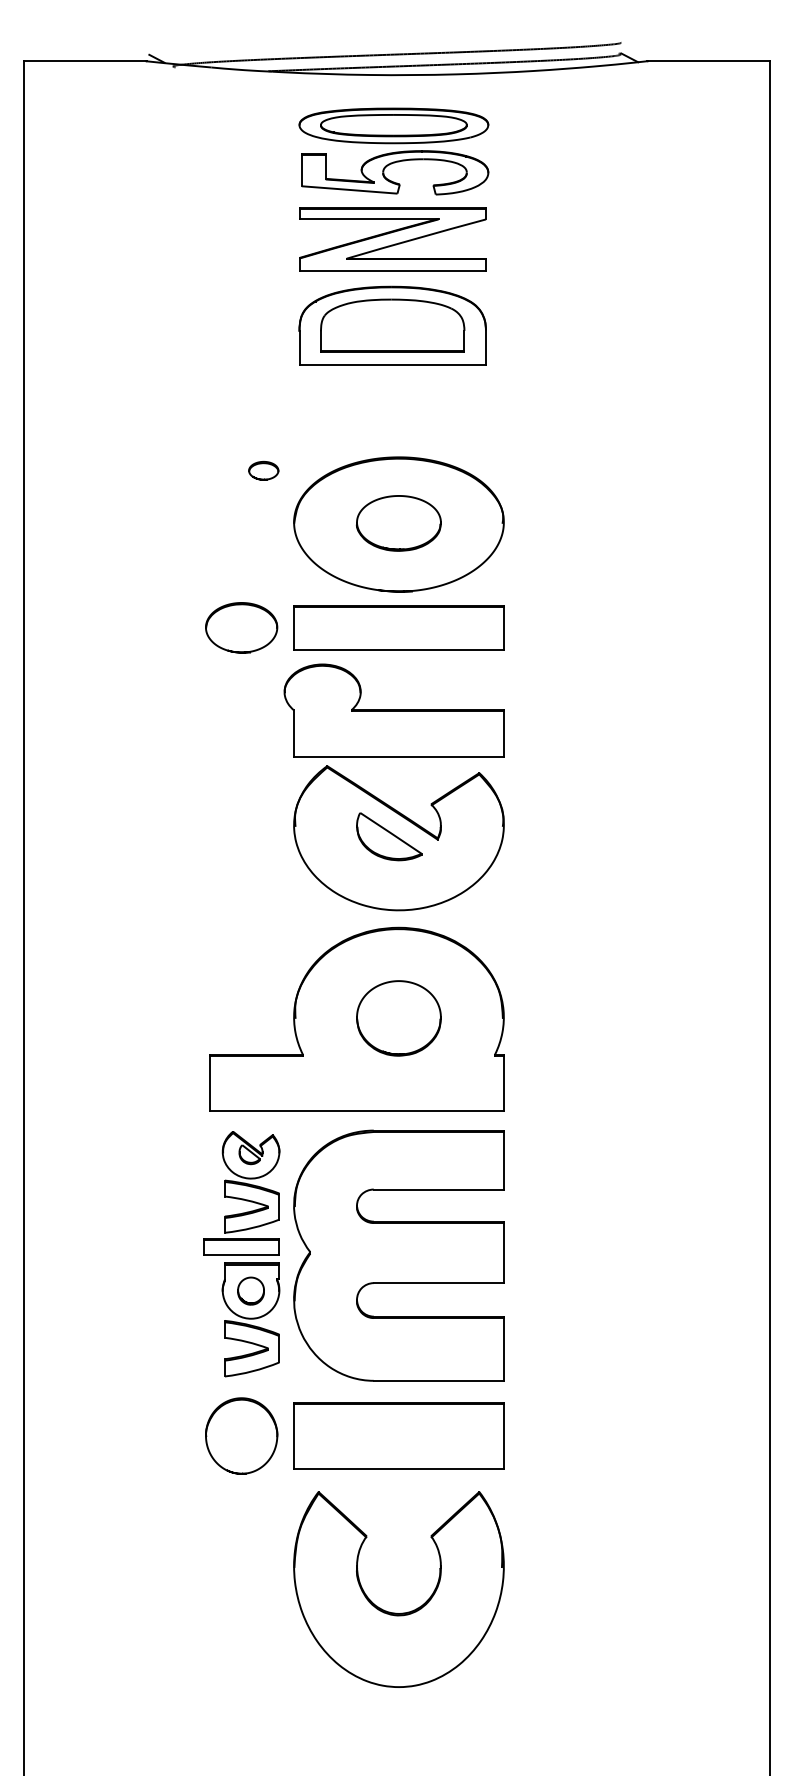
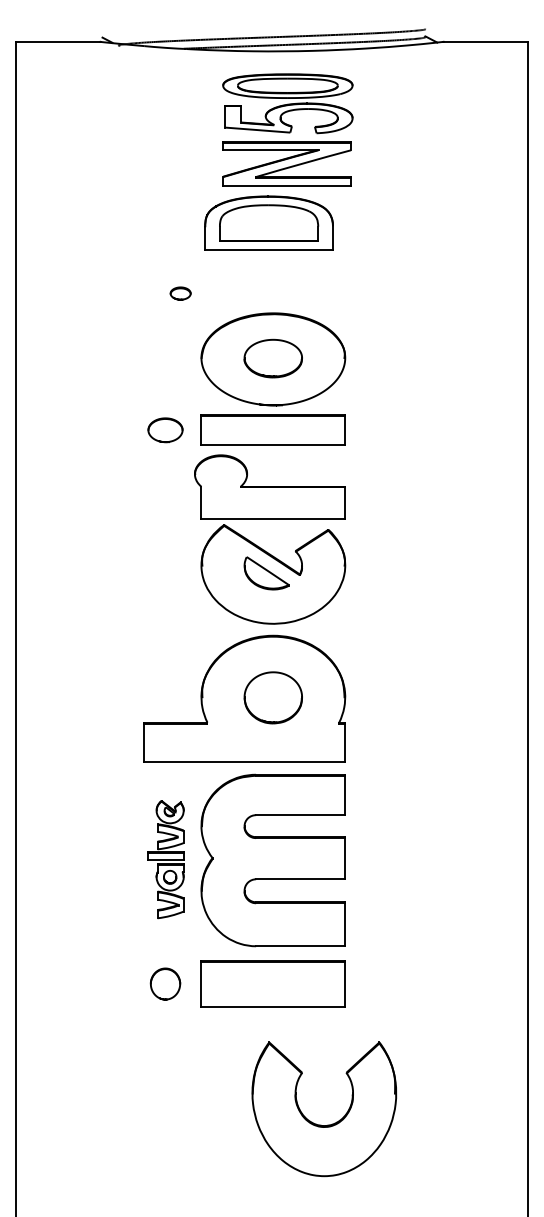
part: (393, 189) -> (287, 129), moved
part: (263, 470) -> (180, 293), moved
part: (241, 628) -> (165, 430), size x0.7
part: (241, 1254) -> (165, 859), size x0.7
part: (241, 1435) -> (165, 983), size x0.6
part: (394, 1611) -> (321, 1124), moved

